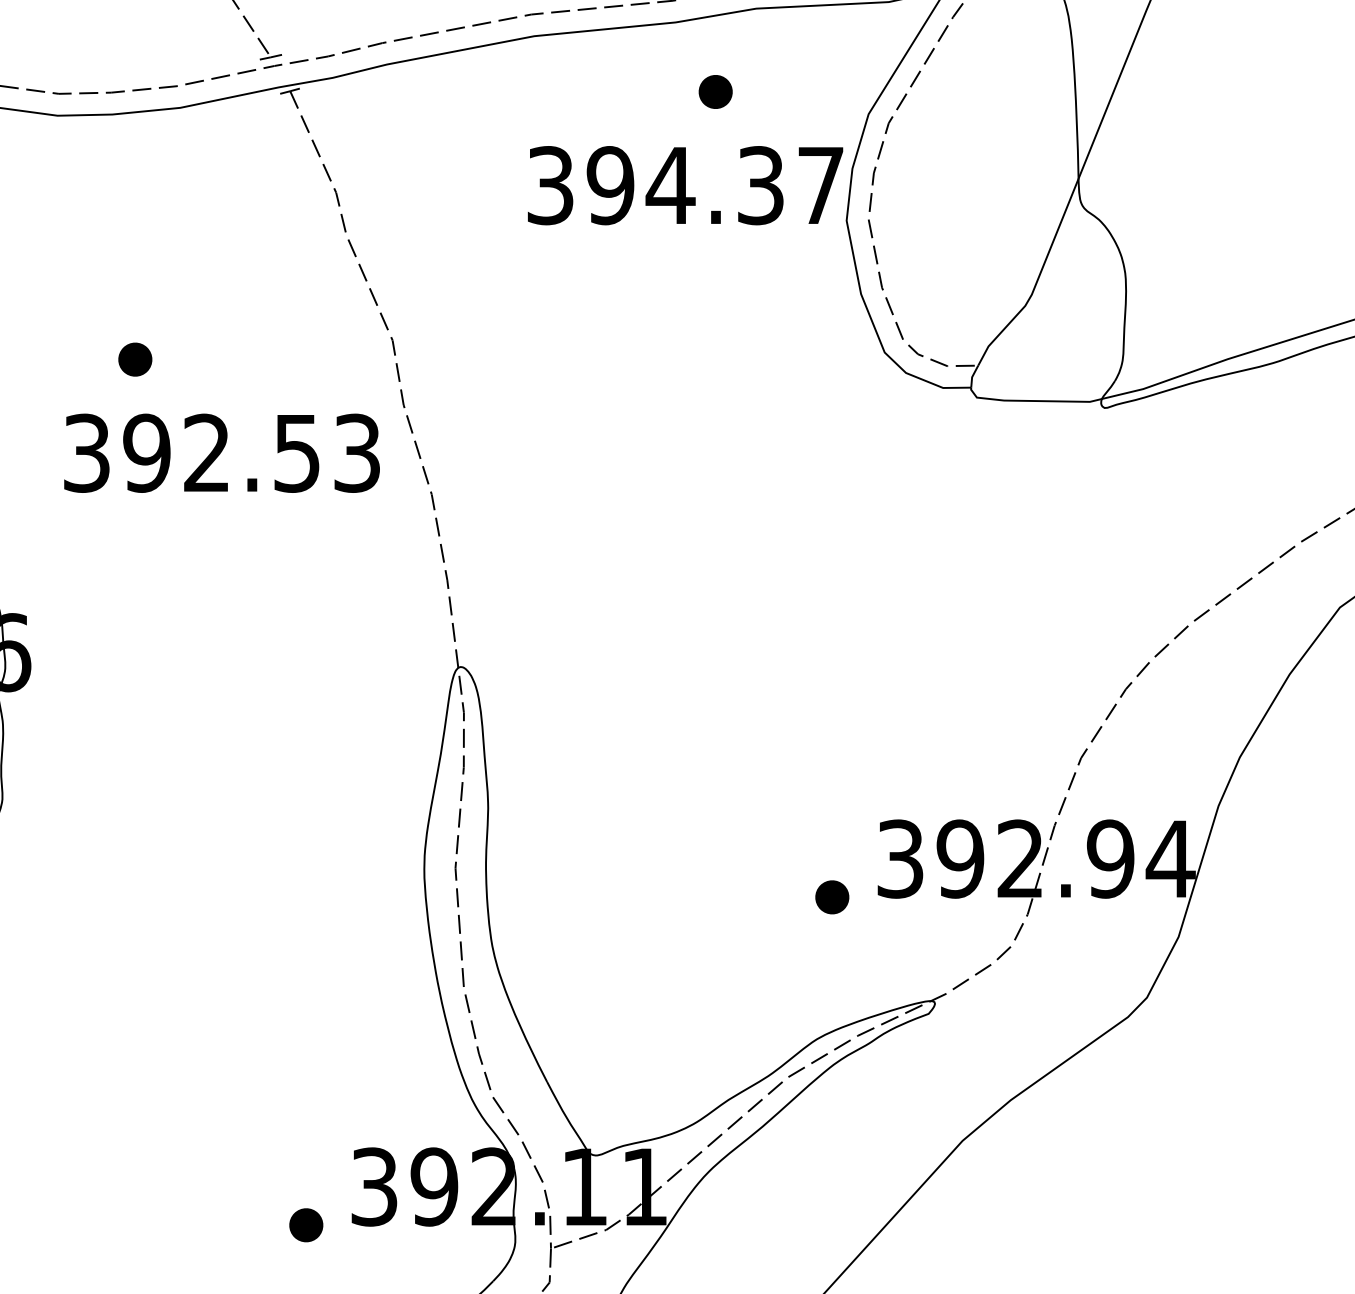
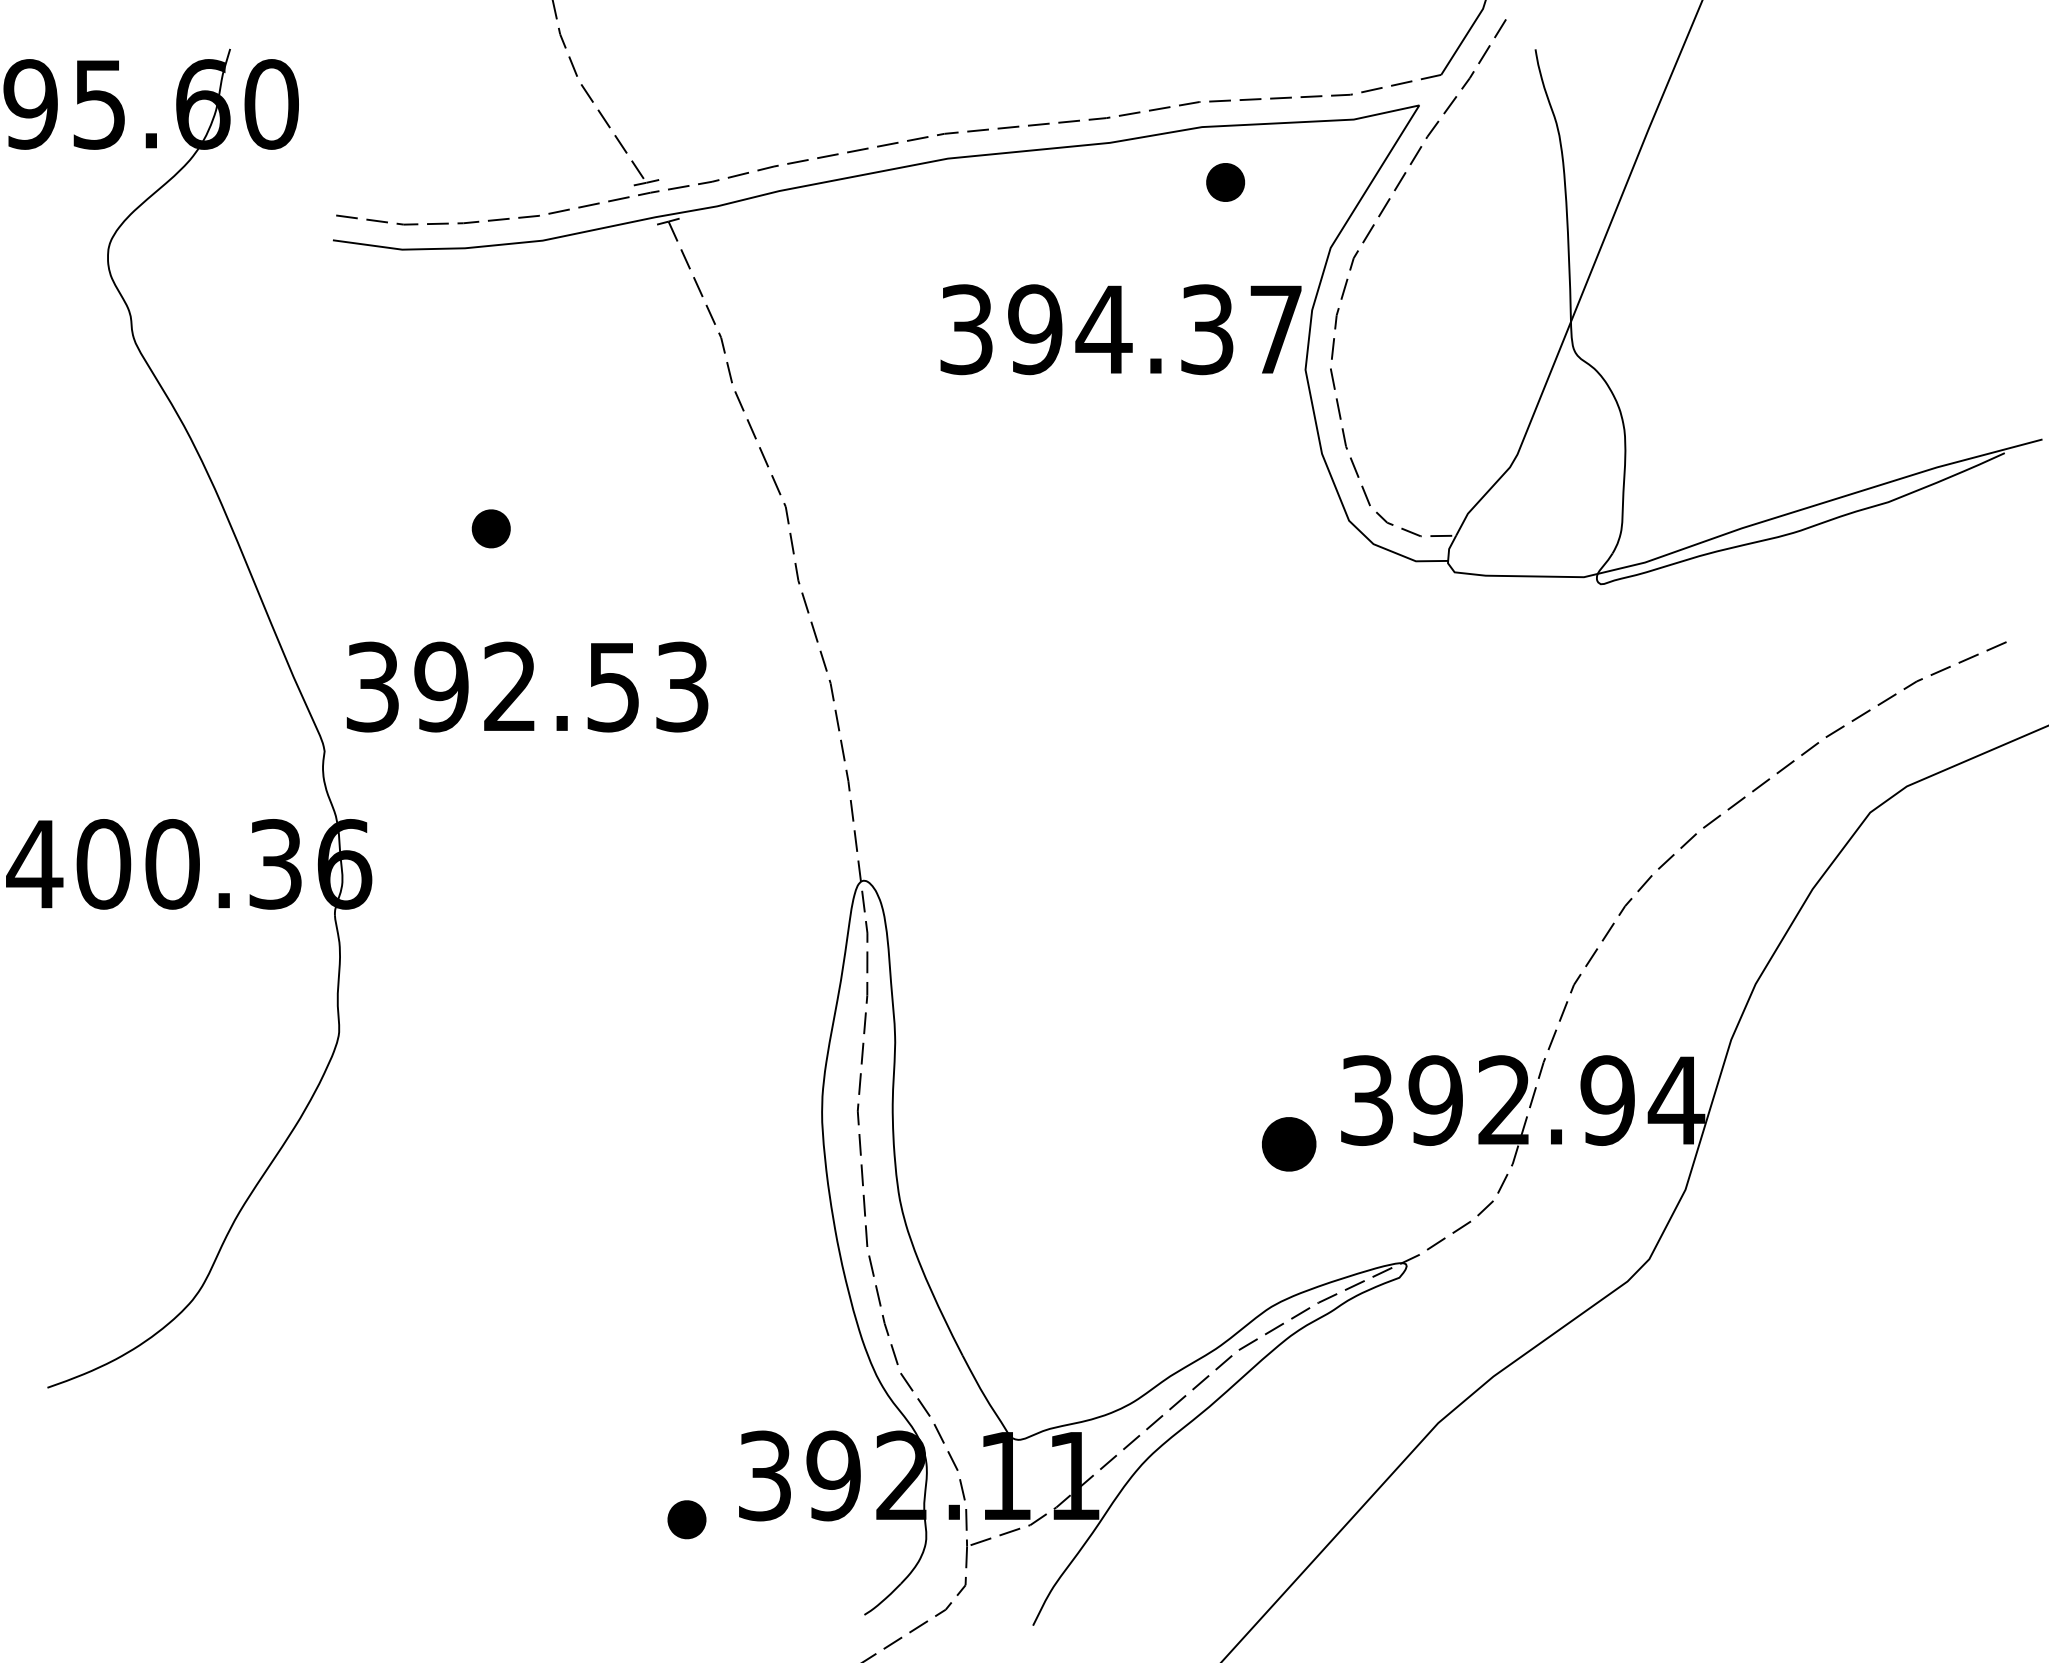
part: (715, 92) -> (1225, 182), moved
text: (222, 452) -> (527, 686), moved
part: (831, 897) -> (1288, 1144), size x1.4

